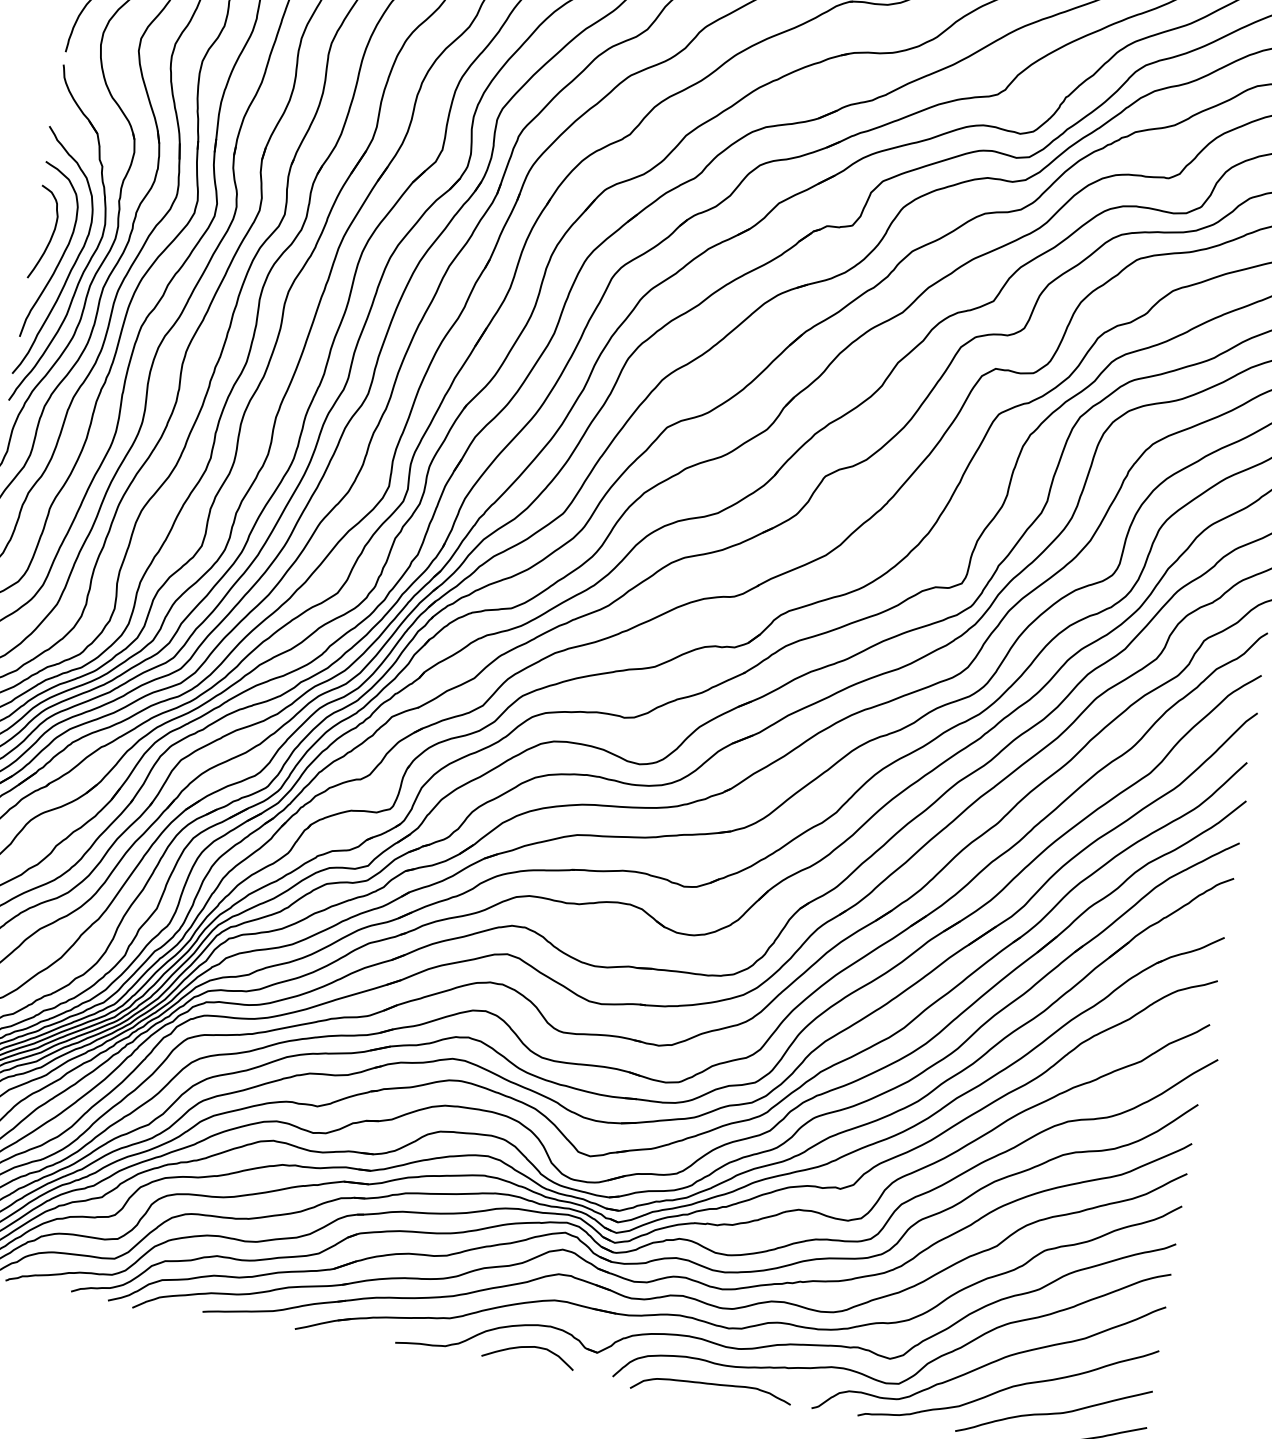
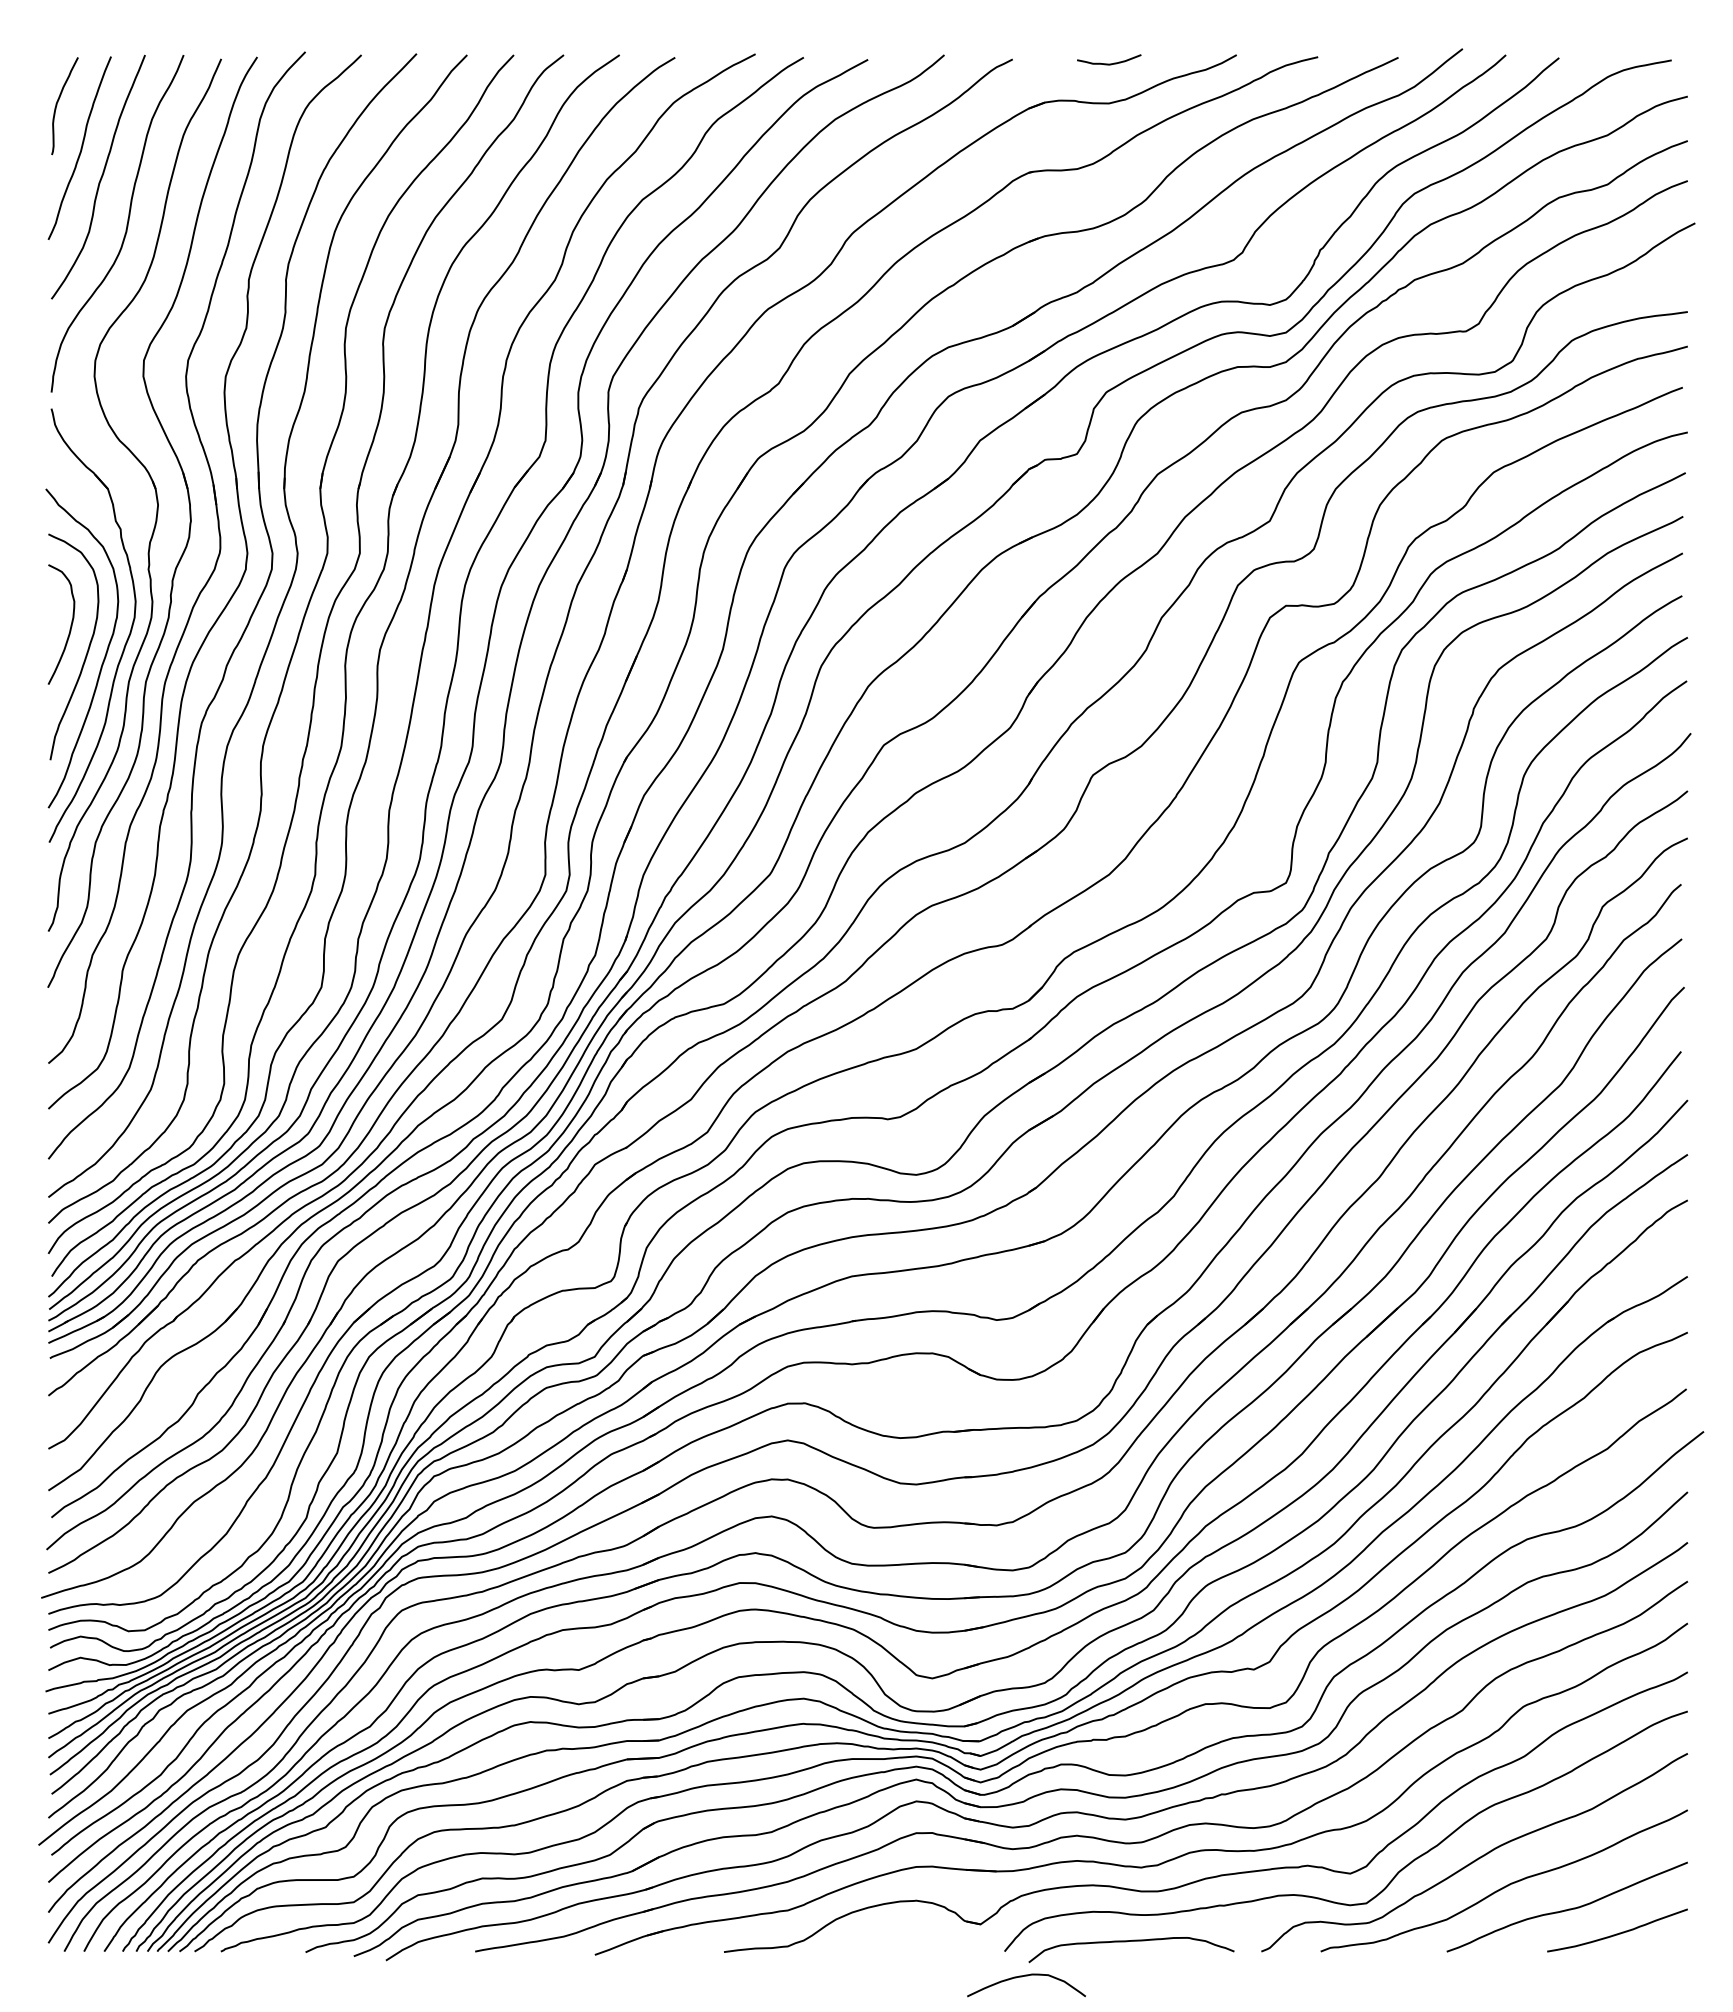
curve: (526, 1348) -> (1022, 1977), moved

